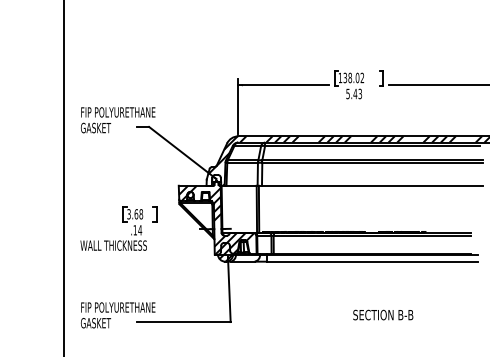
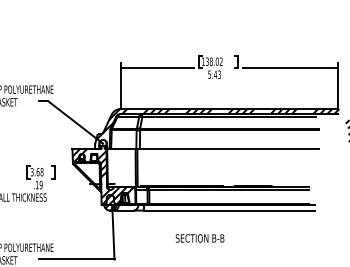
text: (140, 230) -> (41, 185), .14 -> .19
text: (383, 314) -> (200, 237), moved

